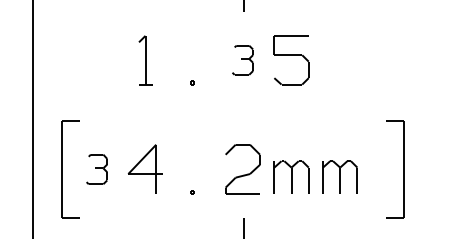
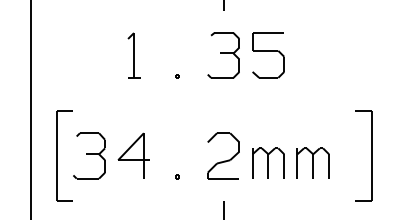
part: (242, 60) -> (223, 55), size x1.67
part: (97, 168) -> (89, 155), size x1.67

